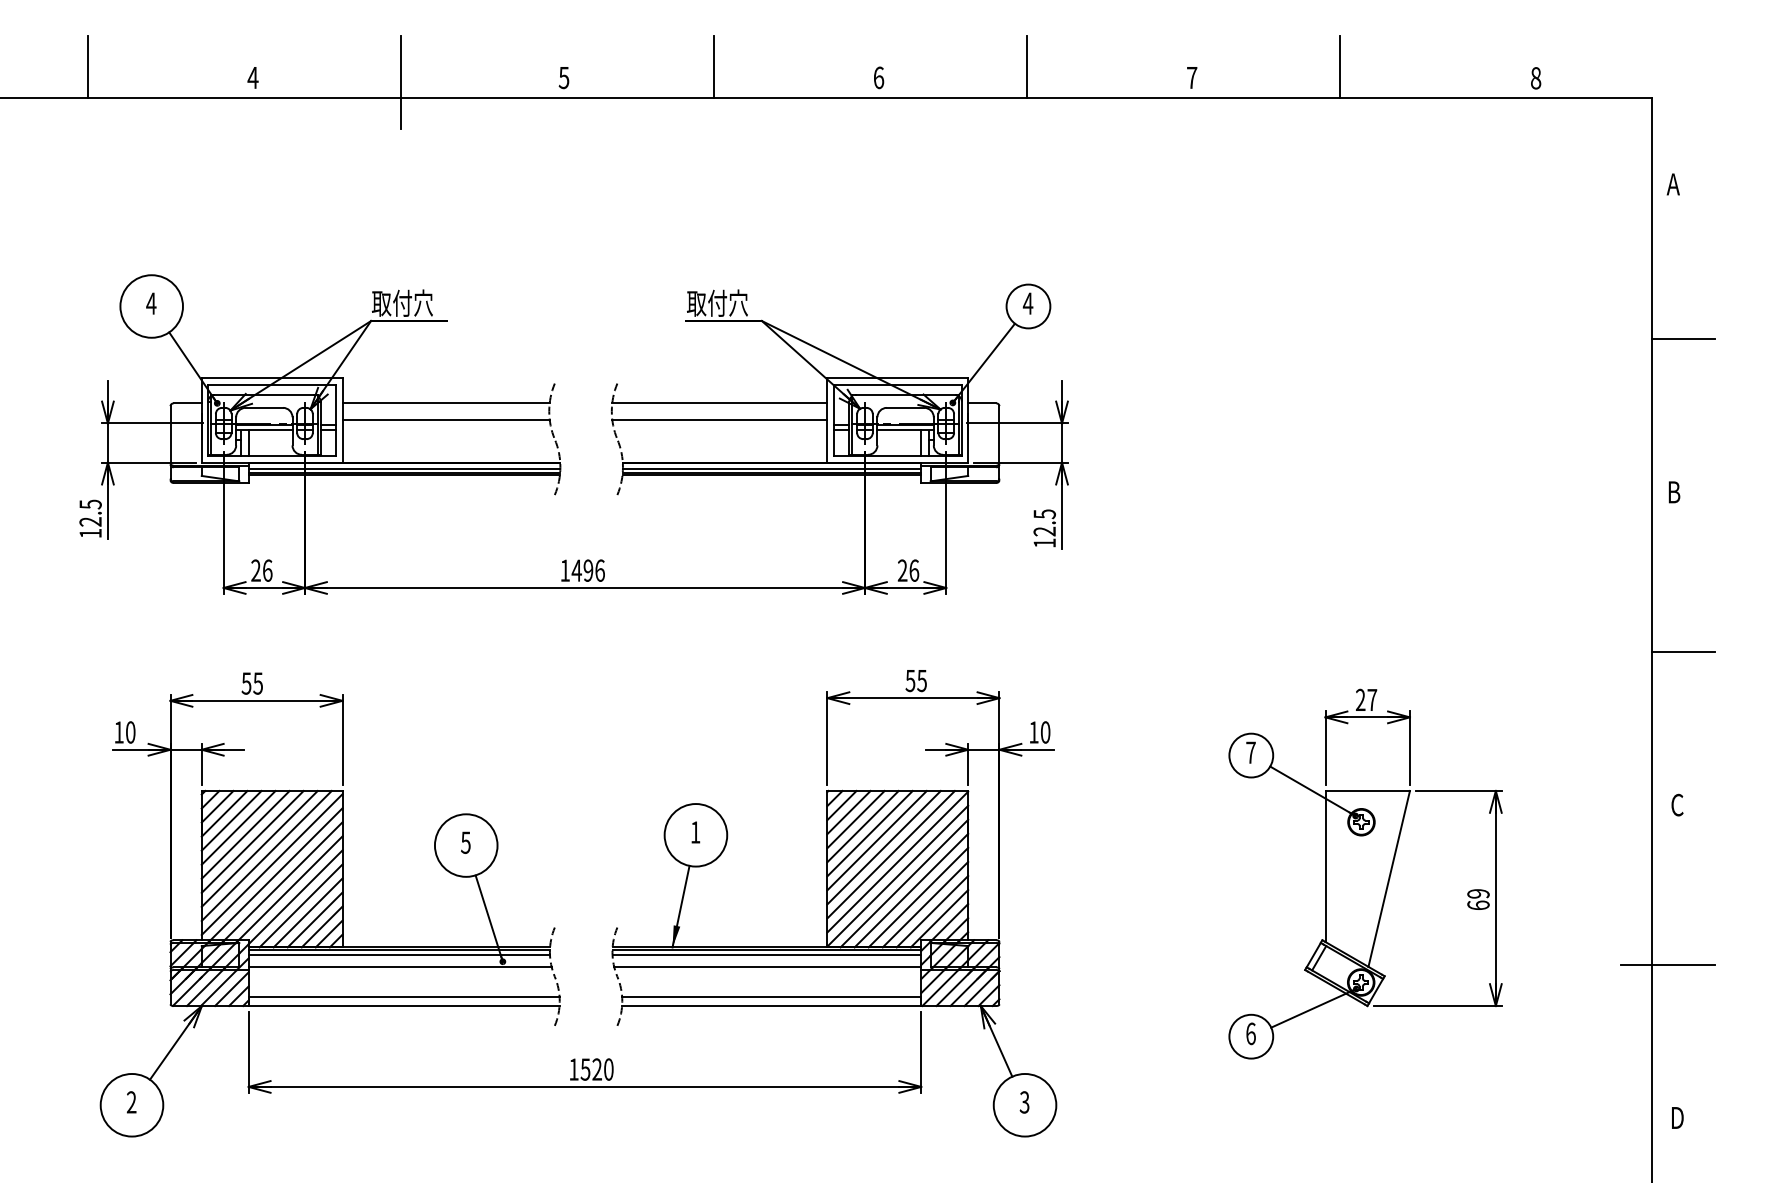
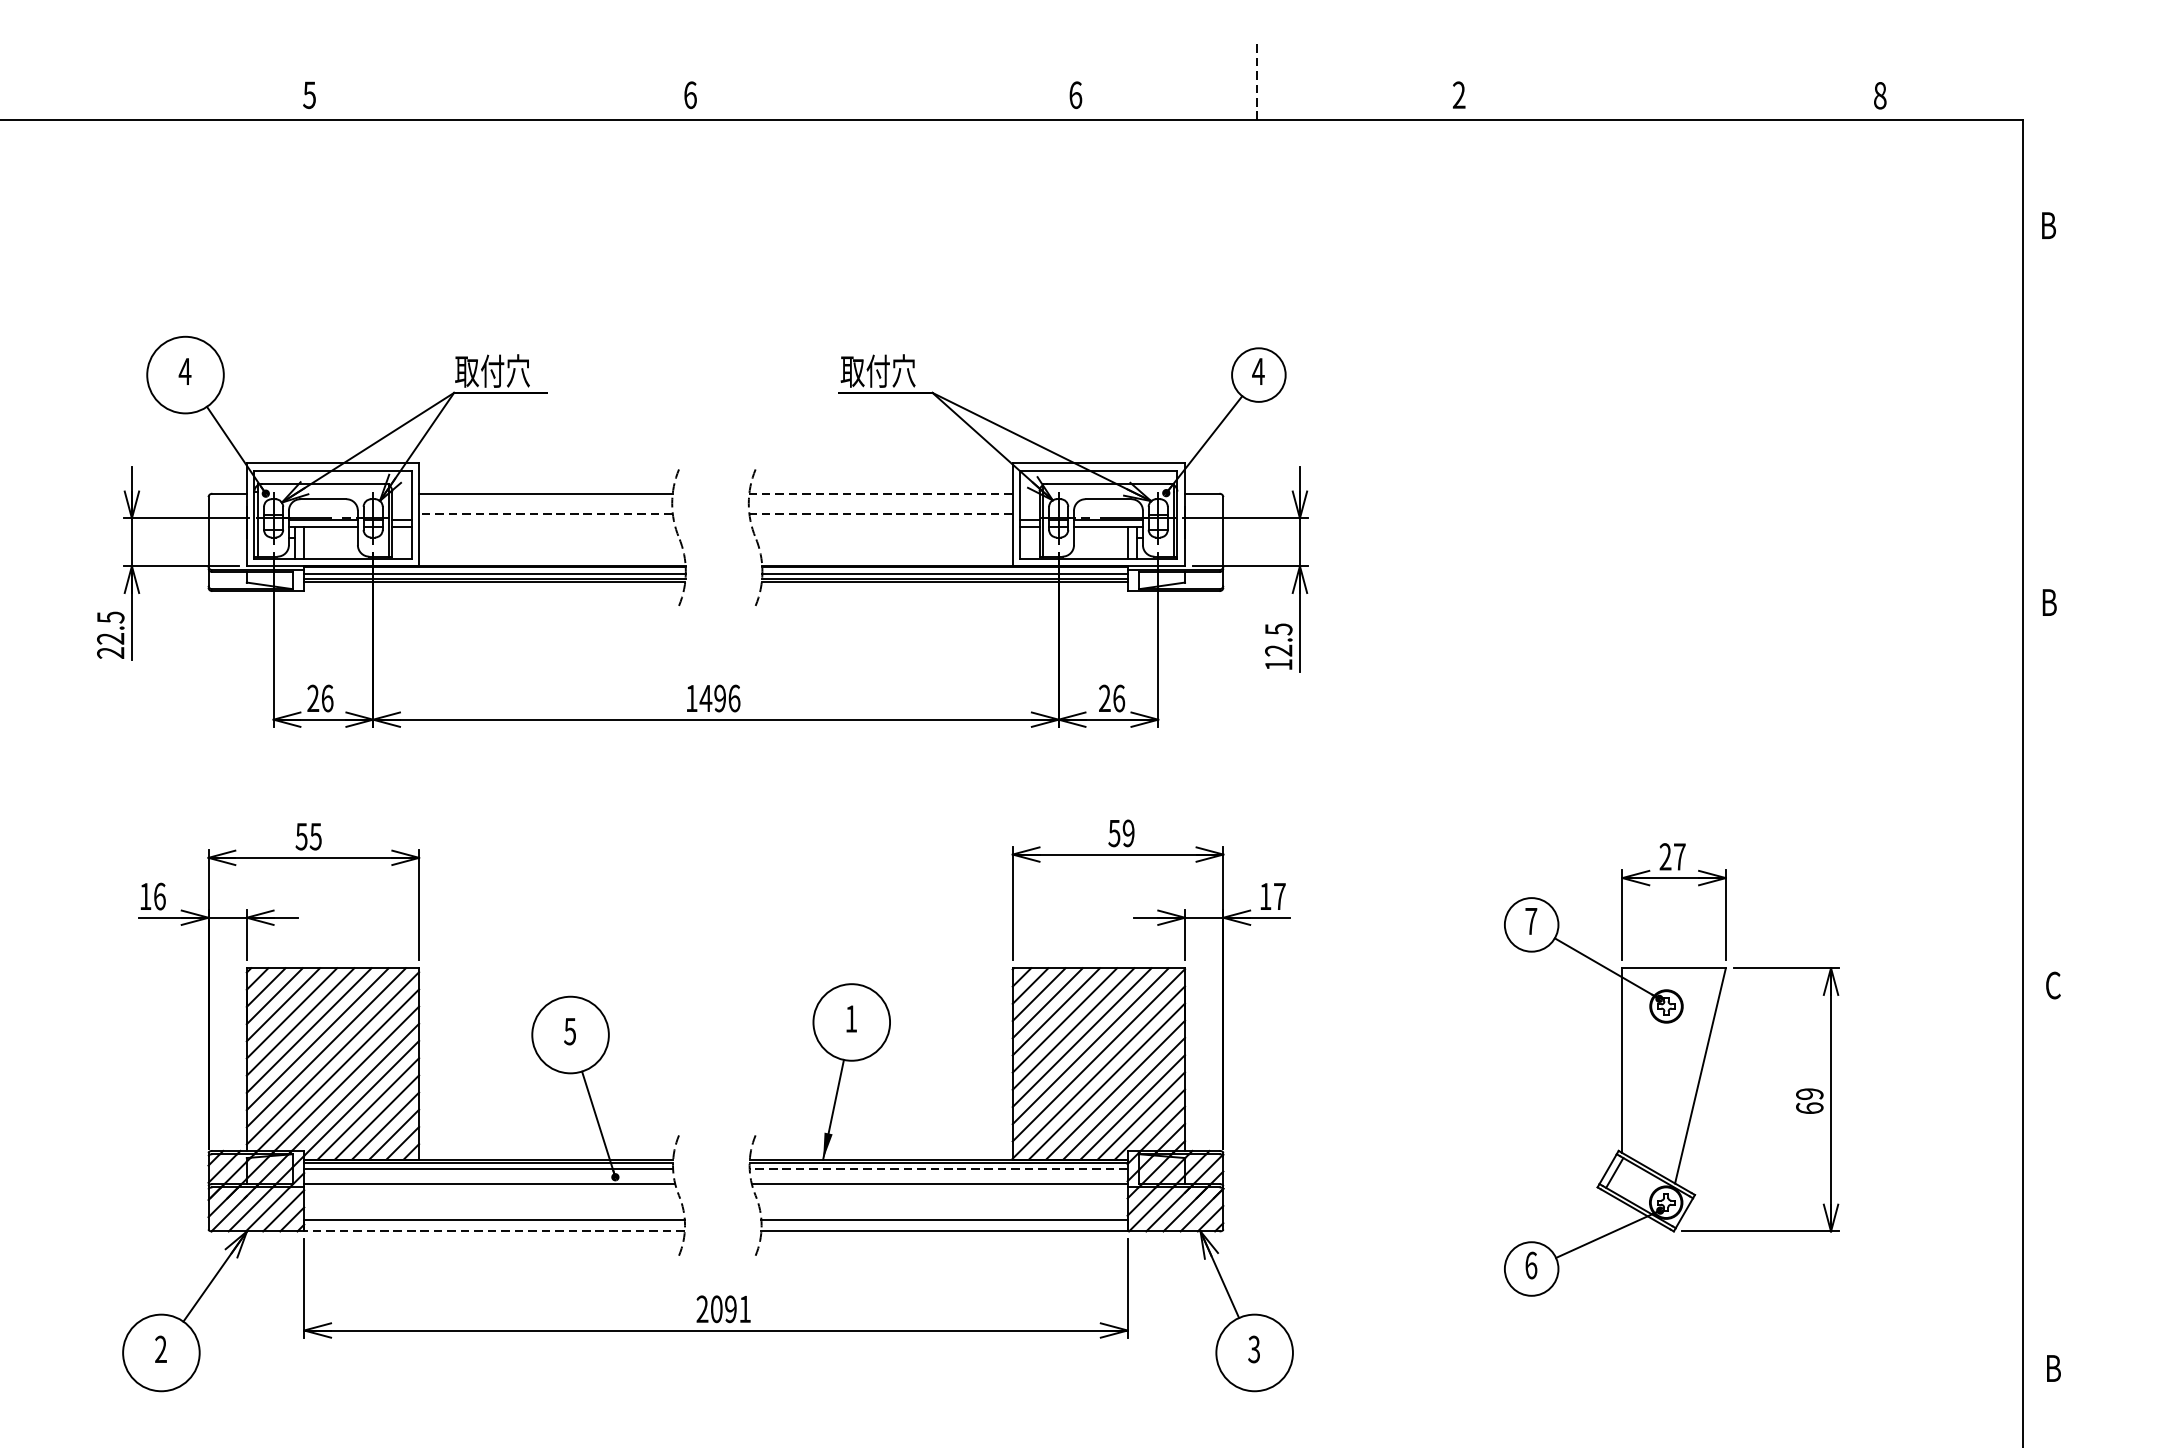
line: (88, 66) -> (108, 81), removed
line: (713, 66) -> (873, 81), removed
line: (1026, 66) -> (1256, 81), solid -> dashed
line: (1339, 66) -> (1639, 81), removed
text: (563, 77) -> (689, 94), 5 -> 6
text: (1192, 77) -> (1459, 94), 7 -> 2
text: (252, 78) -> (308, 95), 4 -> 5
line: (401, 82) -> (491, 100), removed
text: (1672, 184) -> (2047, 225), A -> B
line: (1683, 339) -> (2060, 415), removed
line: (719, 403) -> (880, 493), solid -> dashed
line: (446, 419) -> (546, 513), solid -> dashed
line: (719, 419) -> (880, 513), solid -> dashed
text: (90, 533) -> (110, 652), 12.5 -> 22.5
line: (1683, 651) -> (2060, 797), removed
text: (921, 680) -> (1127, 832), 55 -> 59
text: (130, 732) -> (159, 896), 10 -> 16
text: (1045, 732) -> (1279, 896), 10 -> 17
line: (766, 955) -> (938, 1169), solid -> dashed
line: (1667, 964) -> (2041, 1180), removed
line: (403, 1006) -> (493, 1232), solid -> dashed
text: (591, 1069) -> (723, 1309), 1520 -> 2091
text: (1677, 1117) -> (2053, 1367), D -> B

